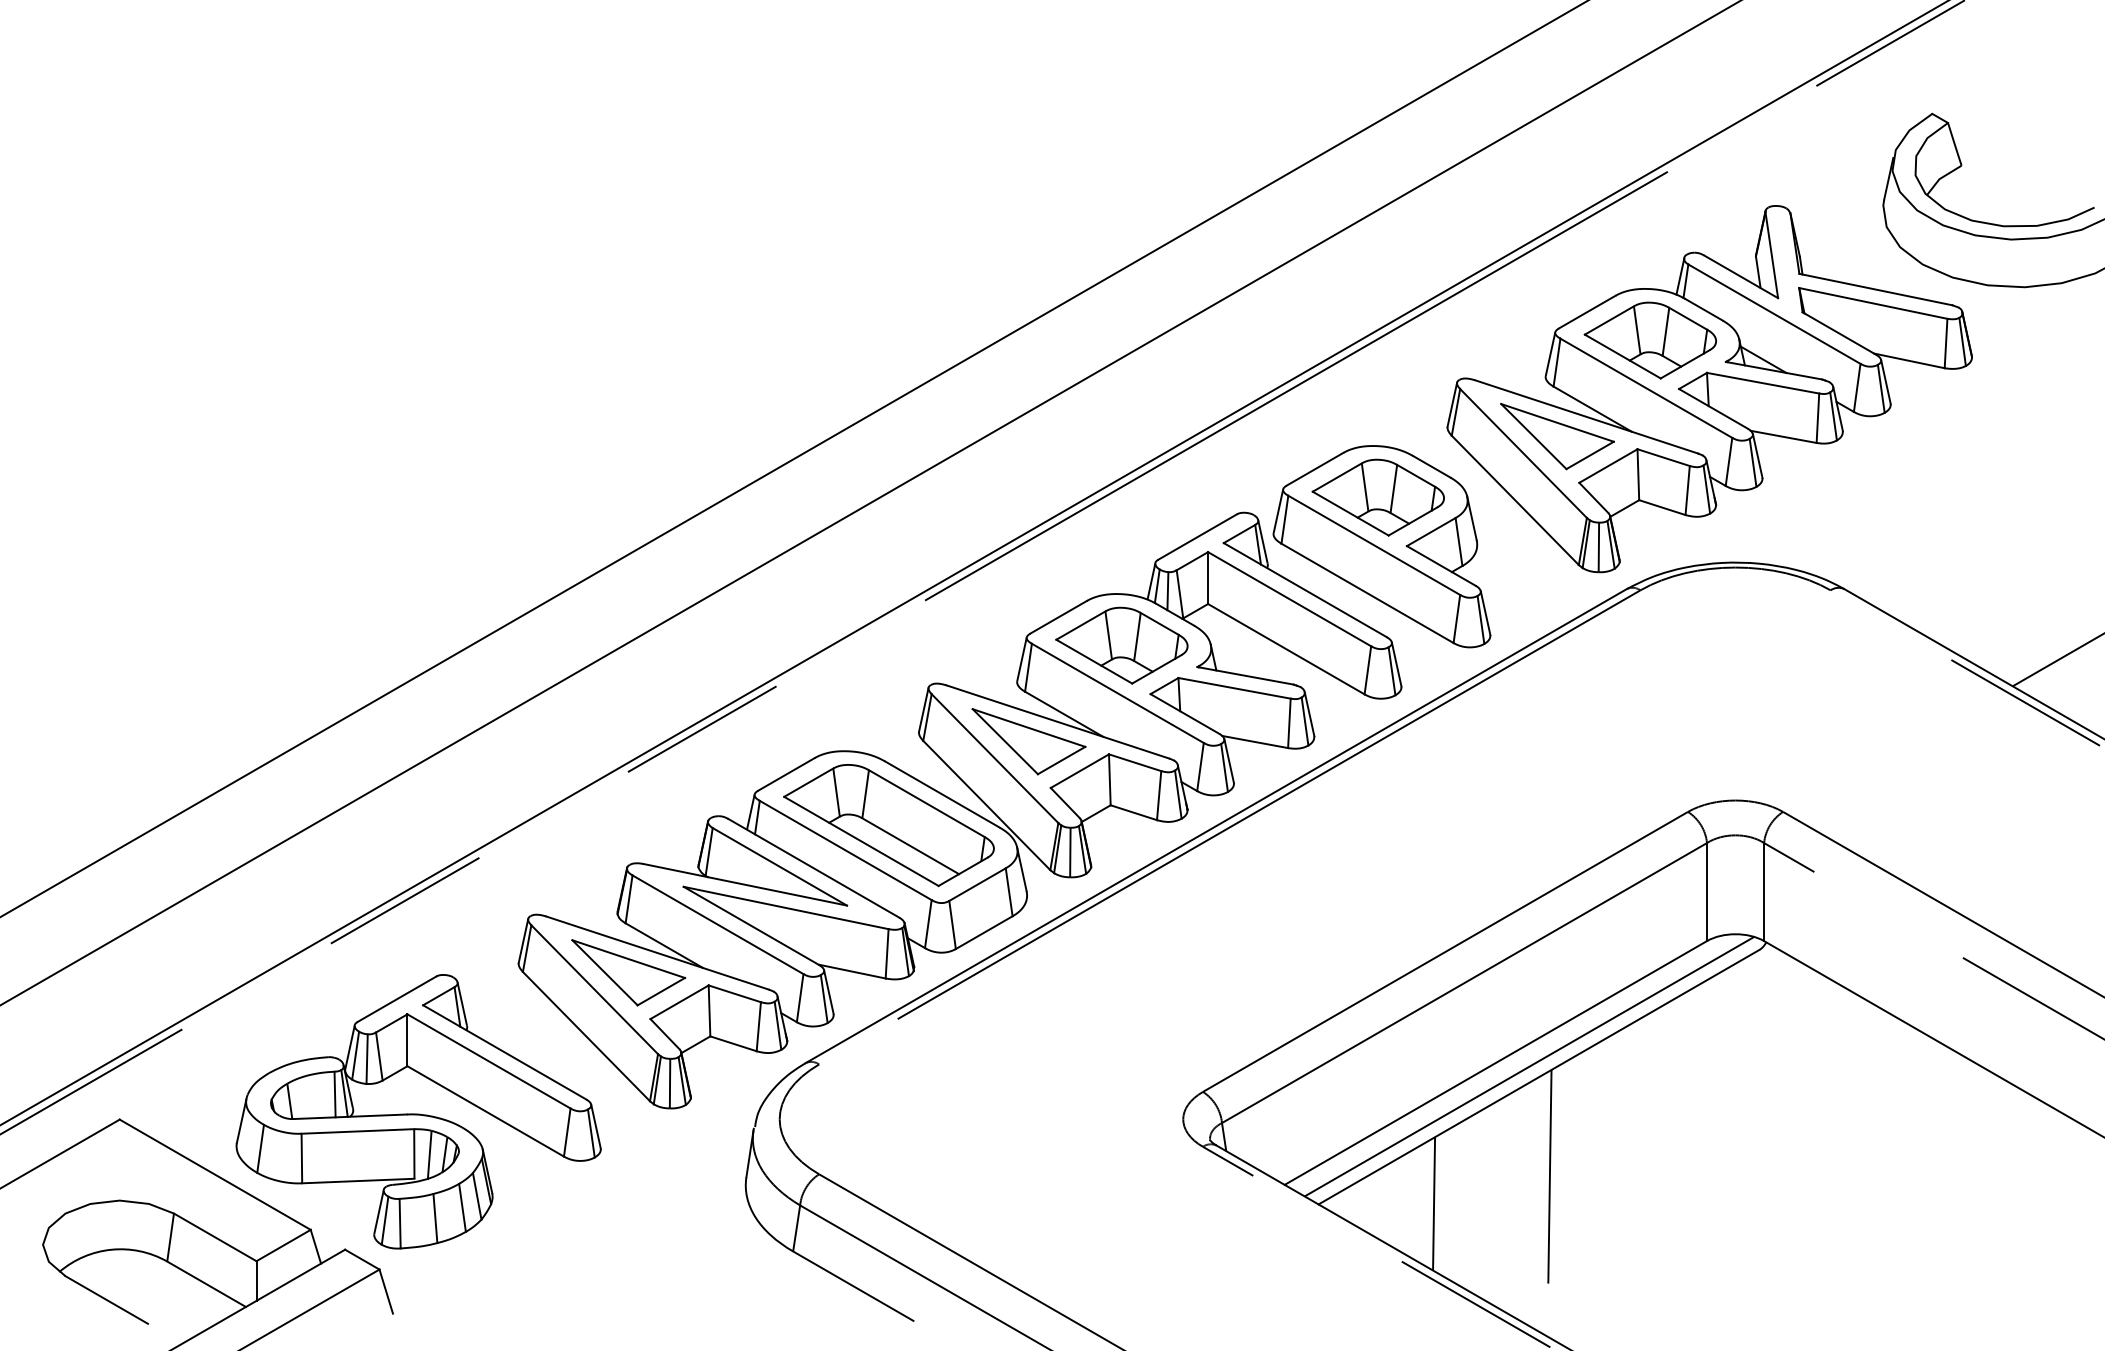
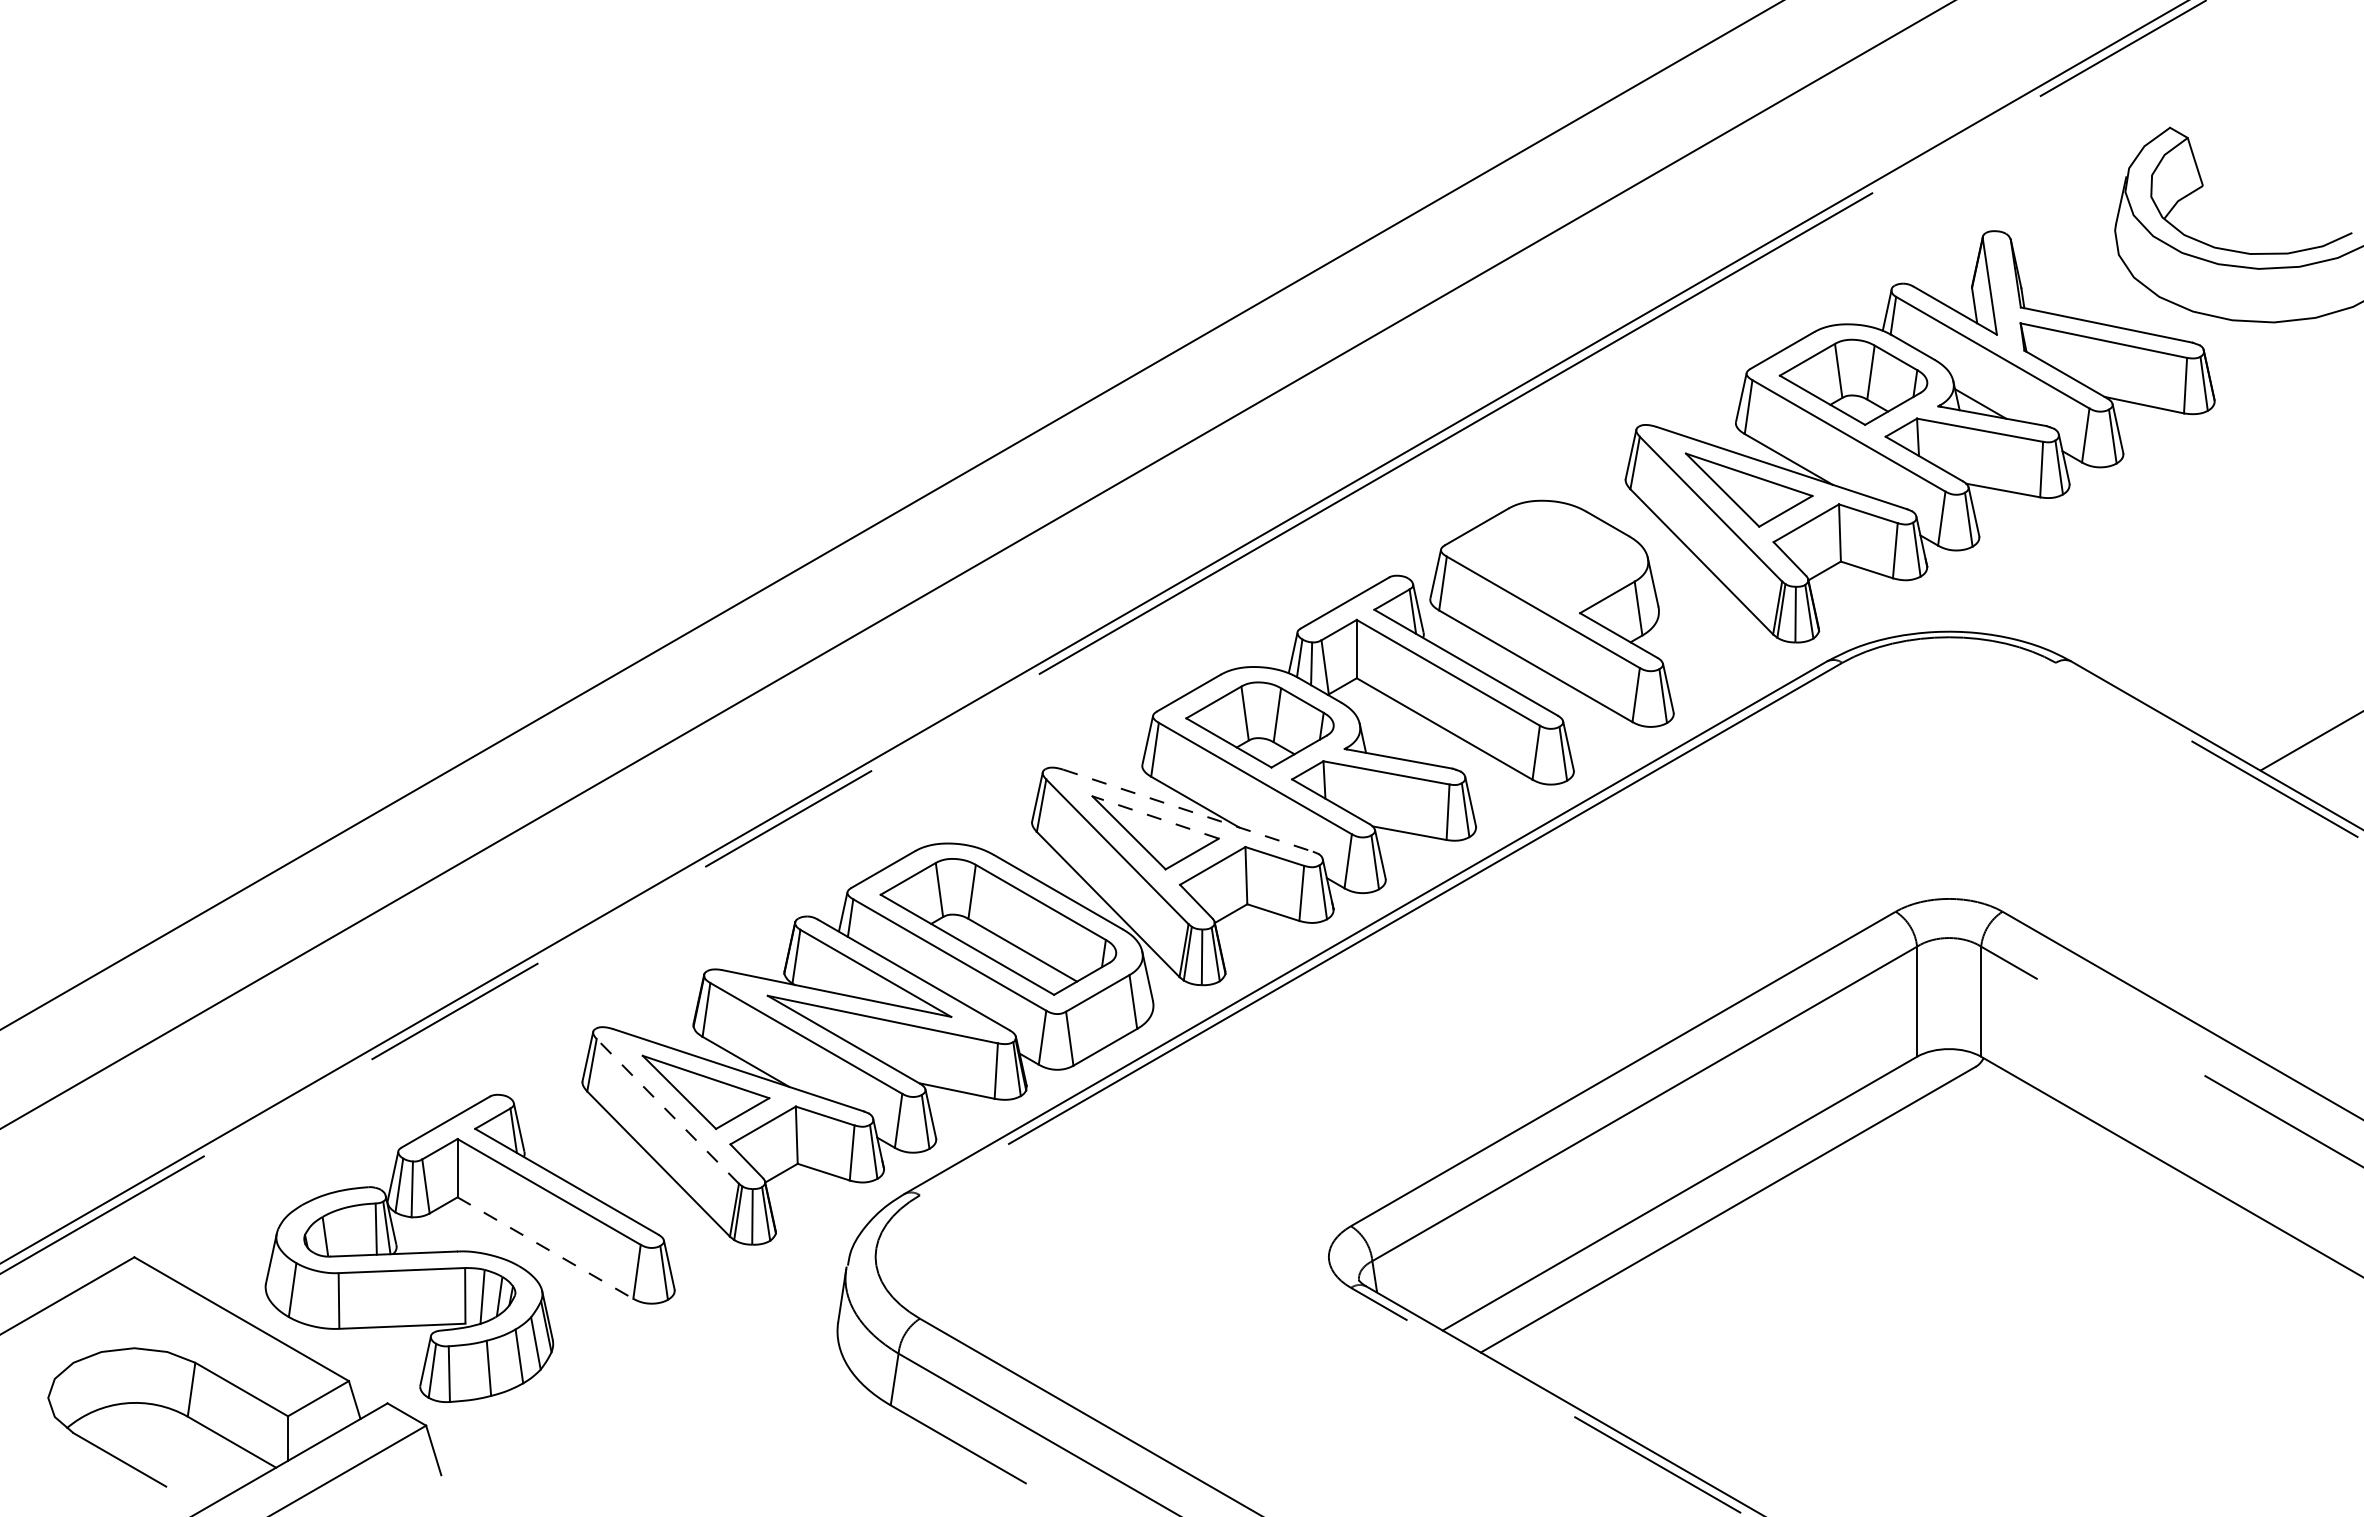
part: (1377, 497) -> (1547, 558), removed
line: (1058, 721) -> (1188, 810), solid -> dashed
line: (1028, 728) -> (1155, 817), solid -> dashed
line: (594, 989) -> (667, 1111), solid -> dashed
line: (1529, 1066) -> (1717, 1197), removed
line: (485, 1111) -> (545, 1248), solid -> dashed
line: (1549, 1176) -> (1740, 1321), removed
line: (1434, 1203) -> (1610, 1351), removed

